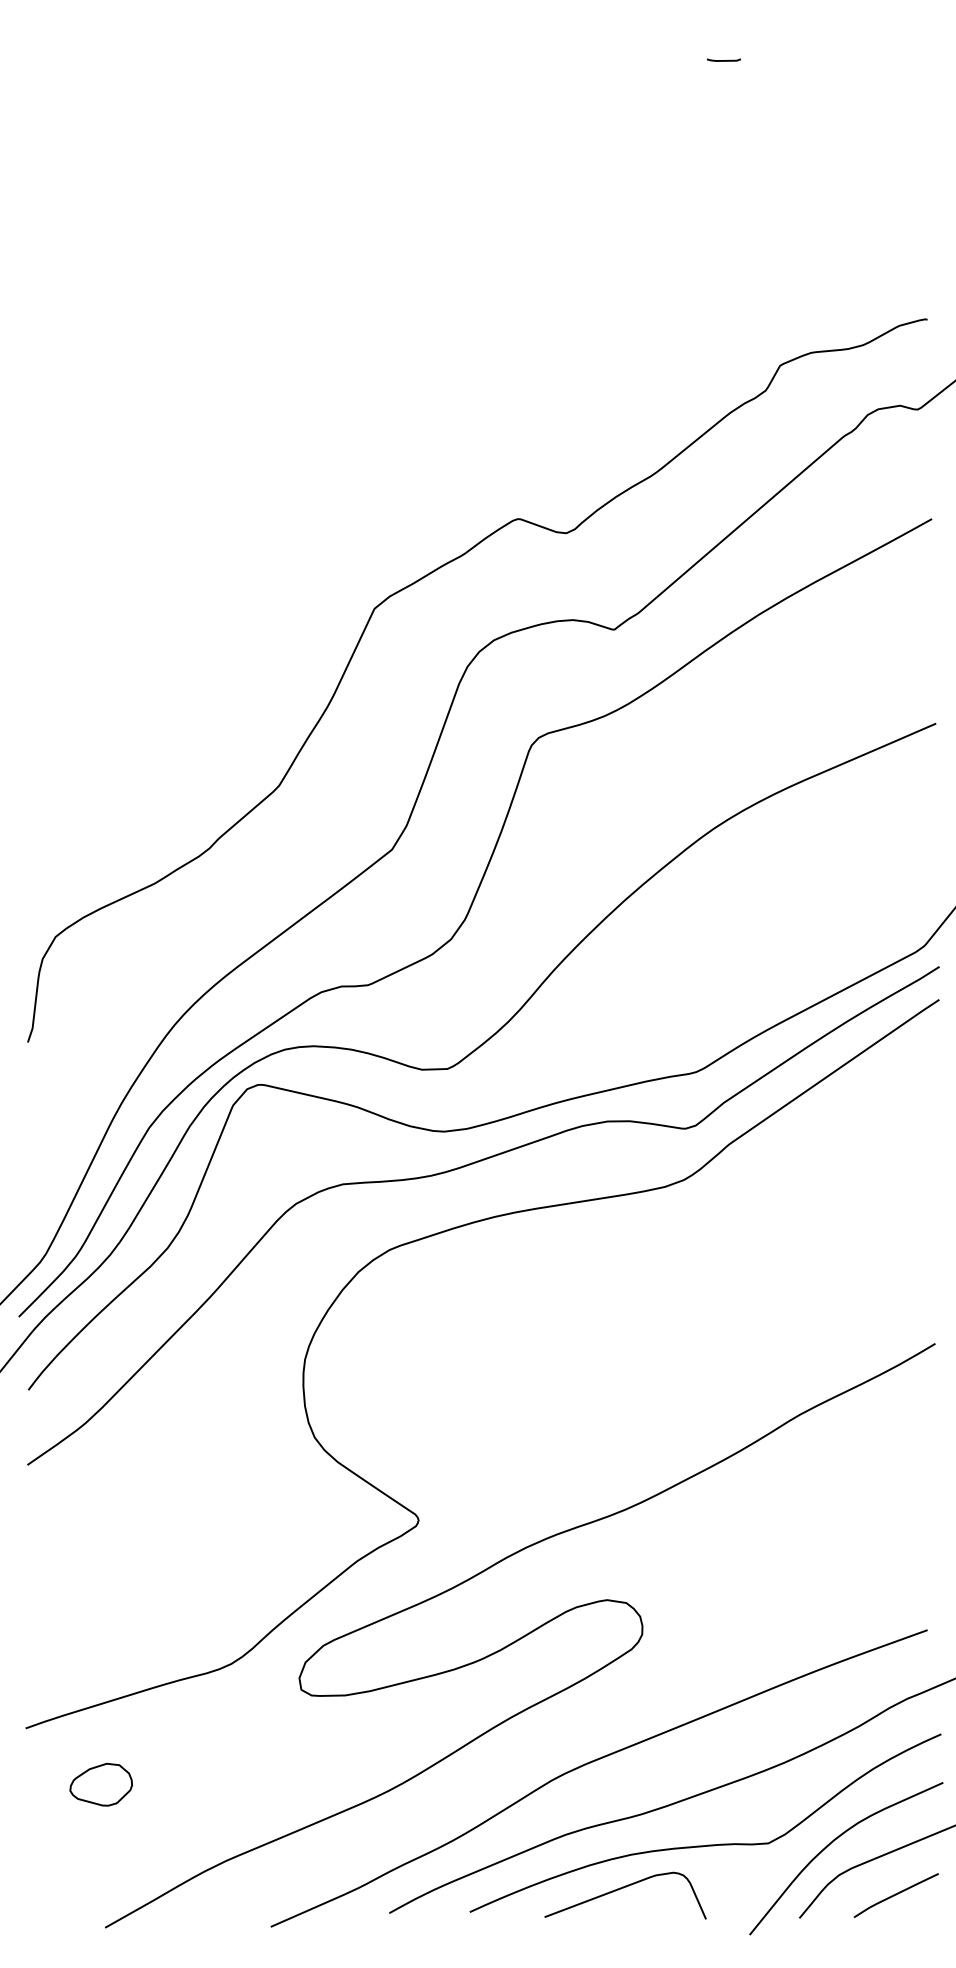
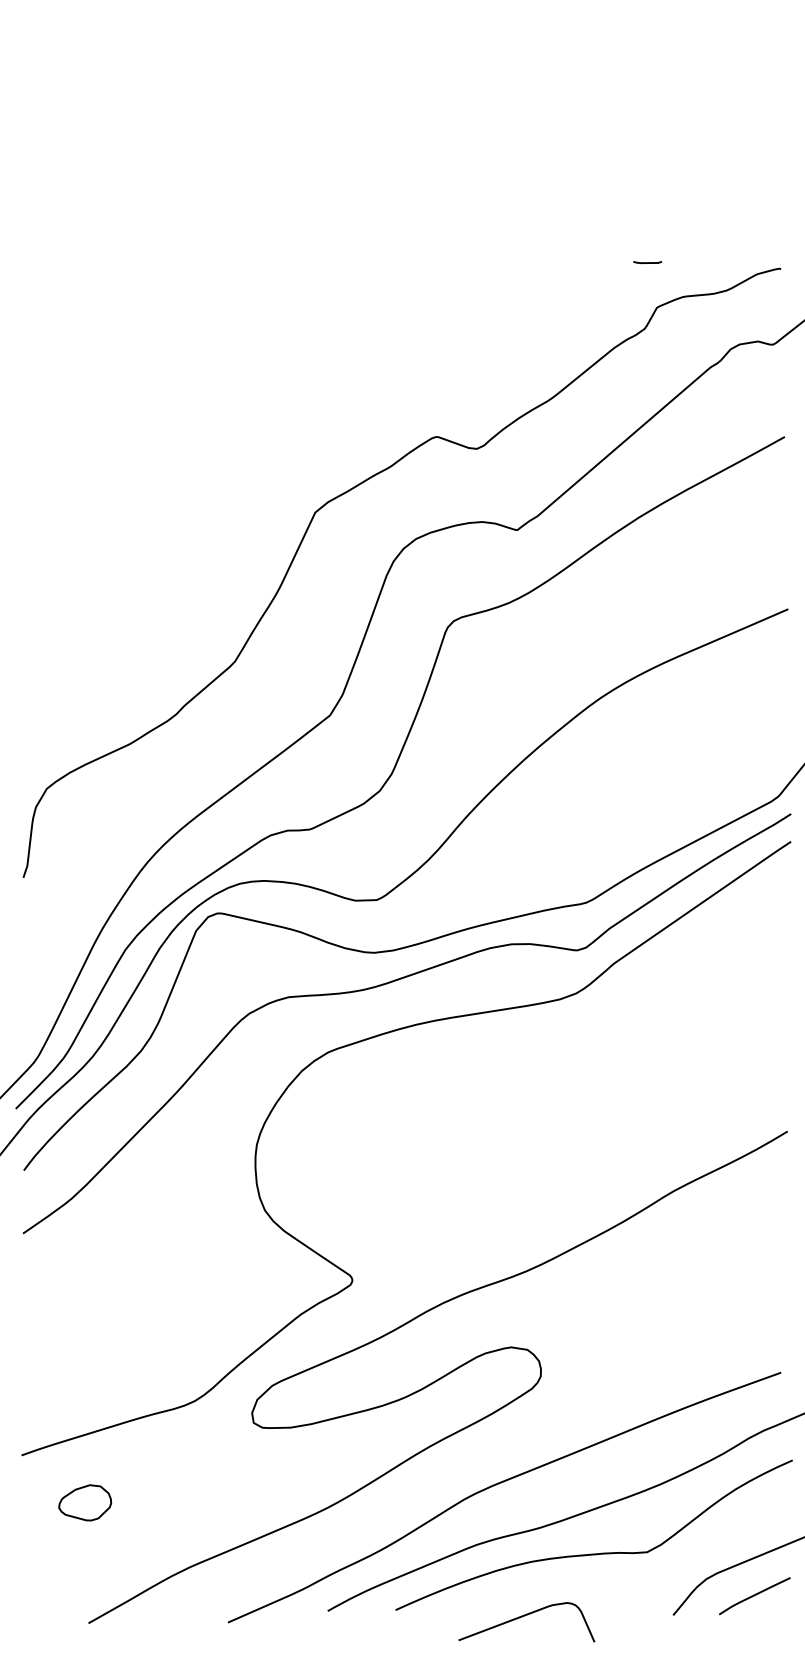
curve: (723, 60) -> (647, 262), moved
curve: (831, 1843) -> (700, 1552), removed
curve: (624, 1888) -> (525, 1616), moved

